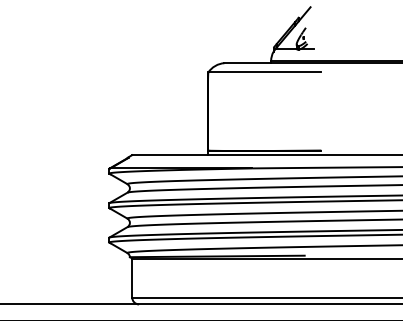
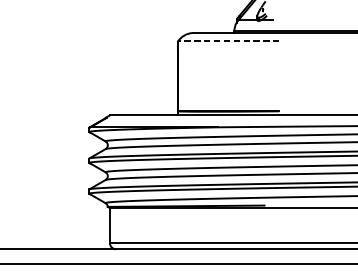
line: (264, 72) -> (228, 41), solid -> dashed

